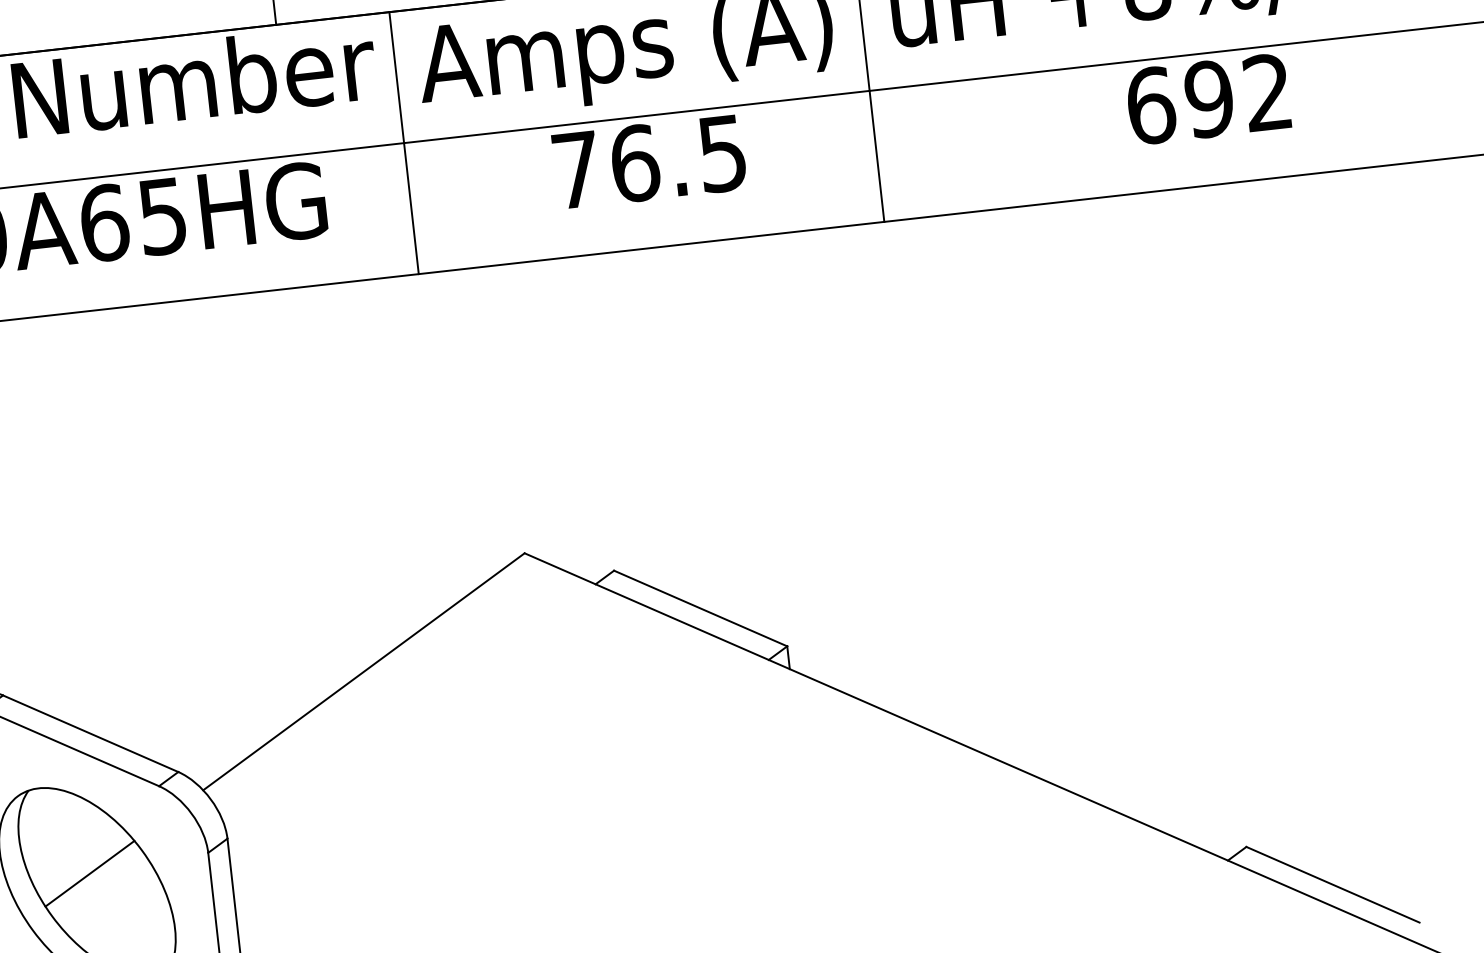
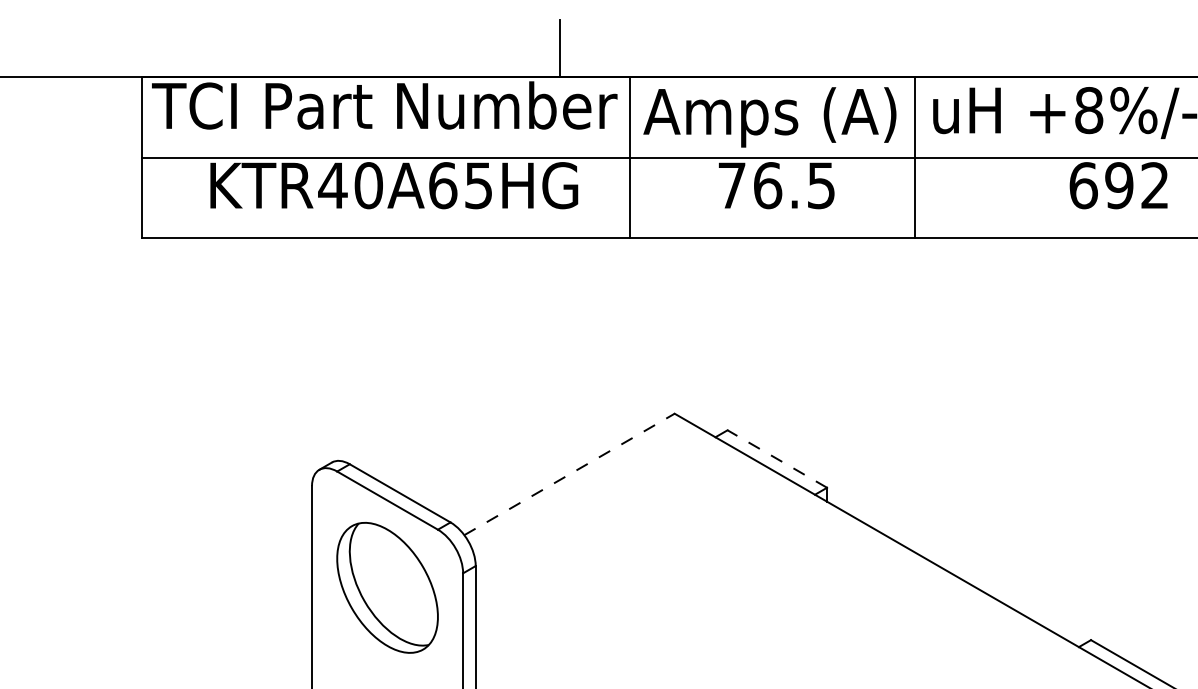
line: (699, 607) -> (776, 458), solid -> dashed
line: (363, 671) -> (569, 474), solid -> dashed
line: (90, 872) -> (390, 577), removed

